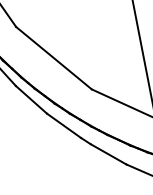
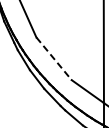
line: (54, 57) -> (54, 58), solid -> dashed

